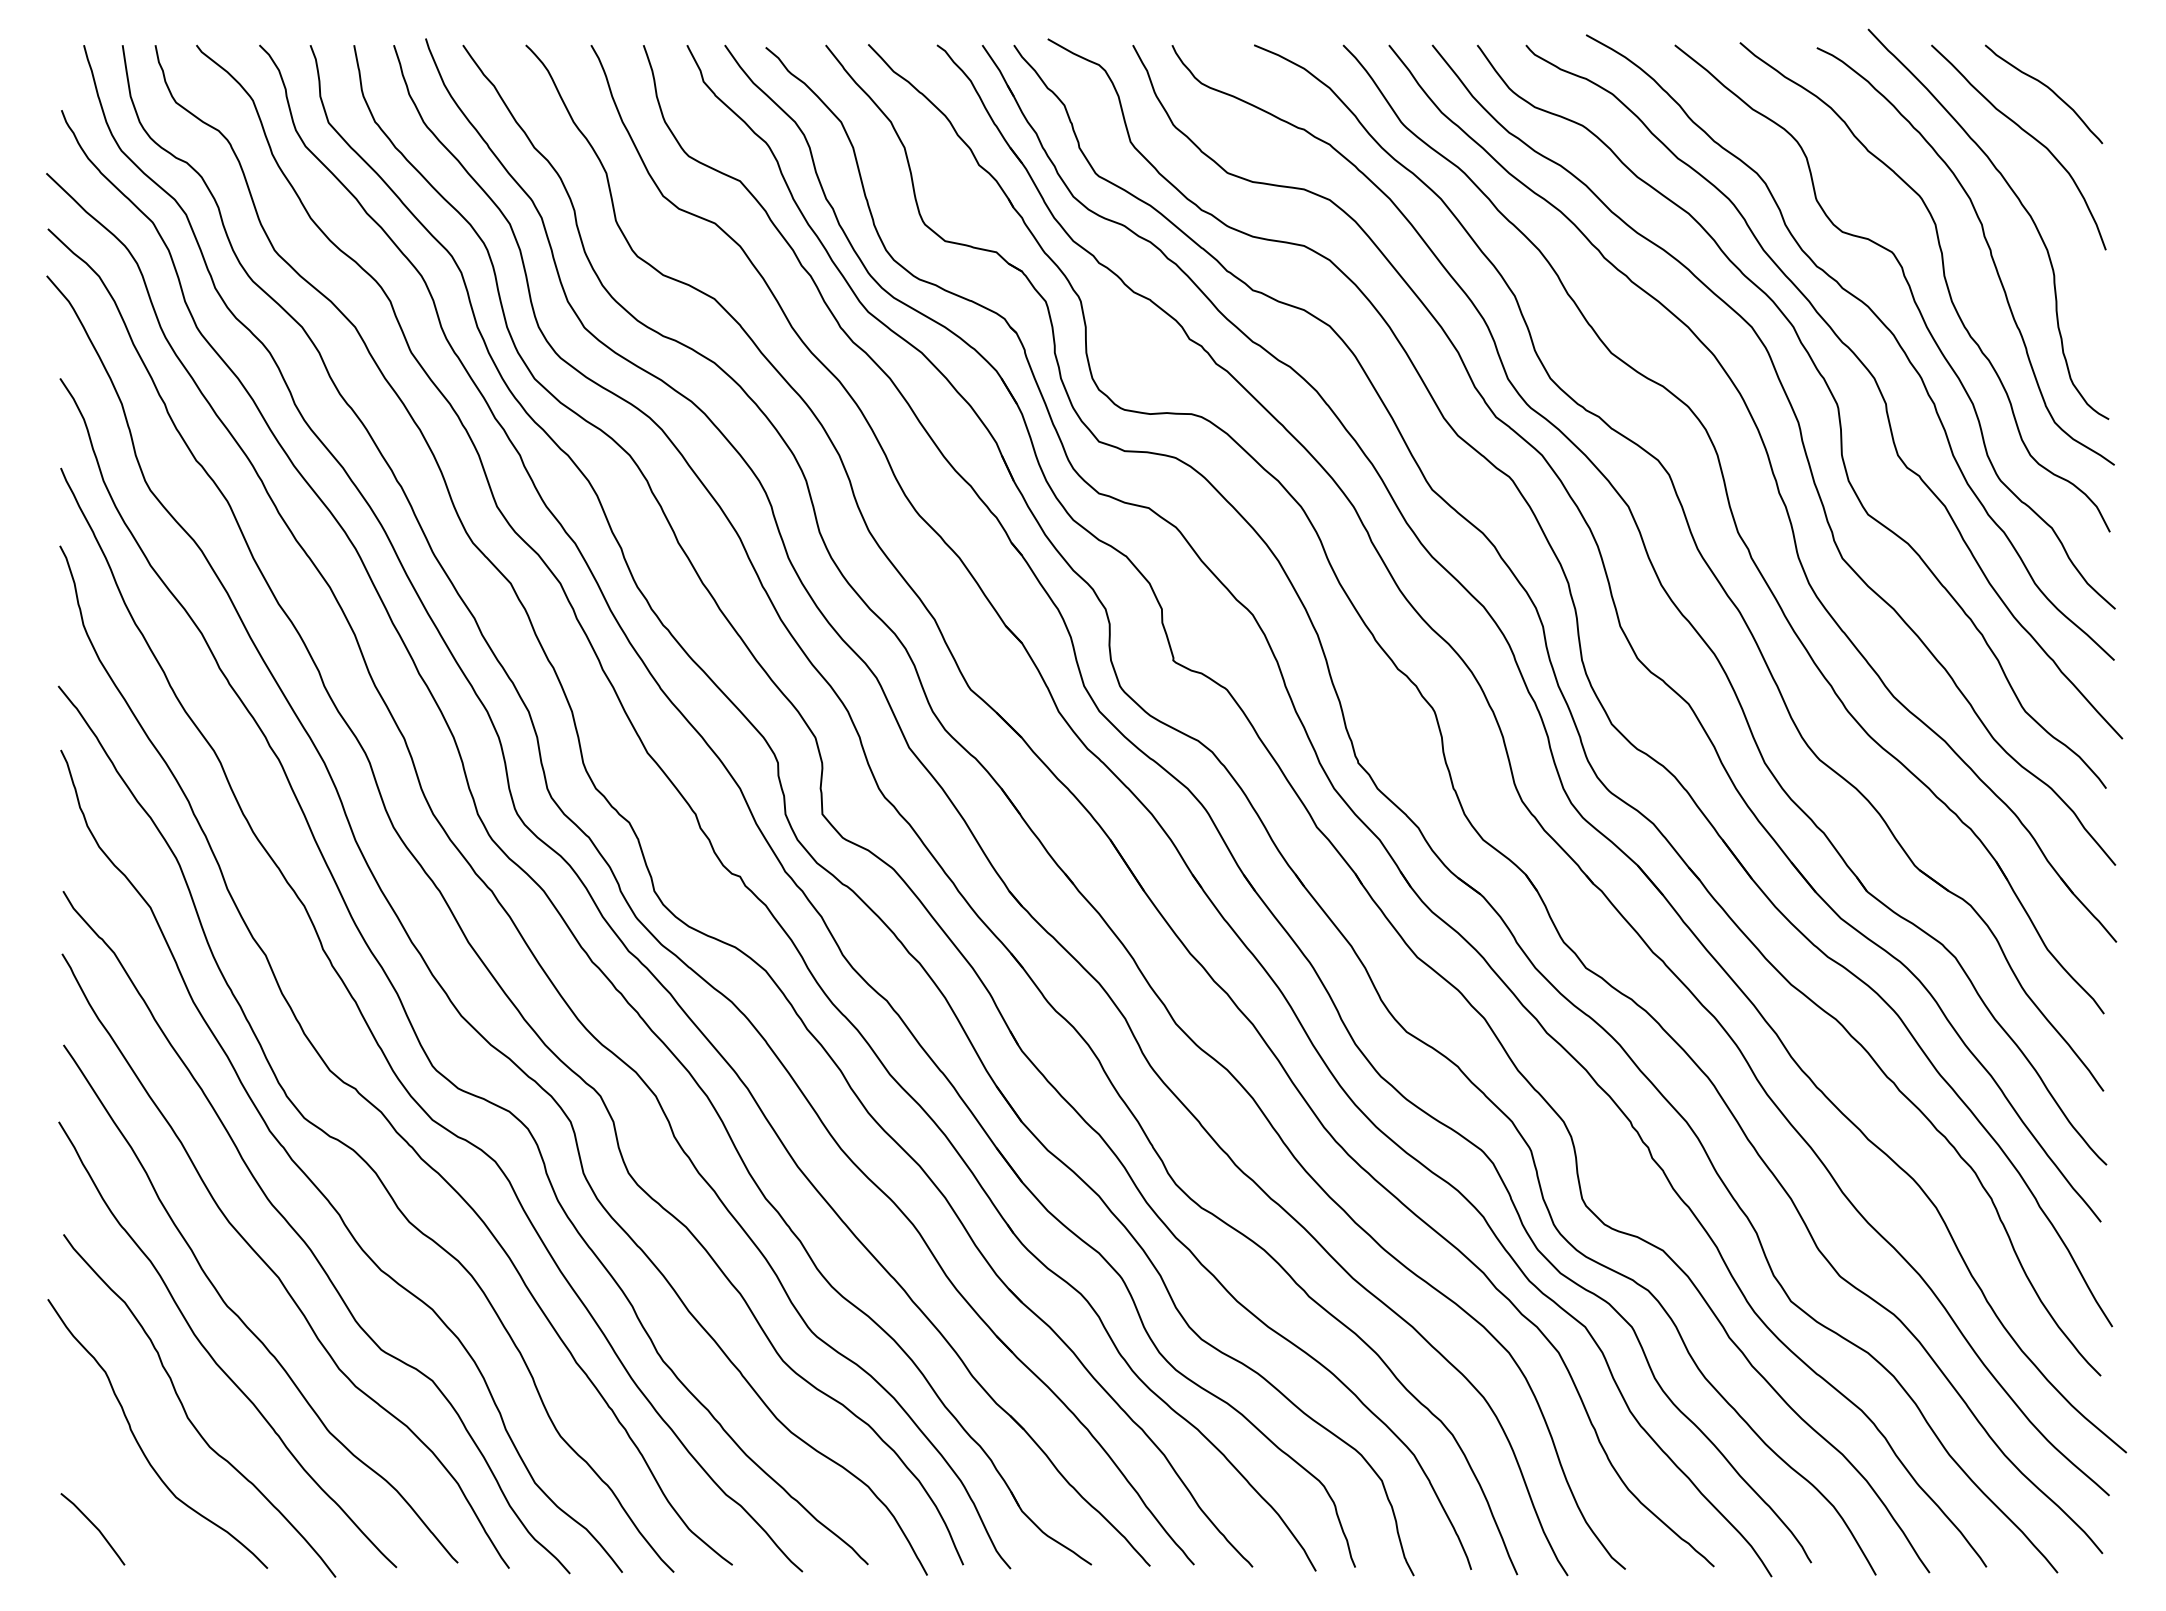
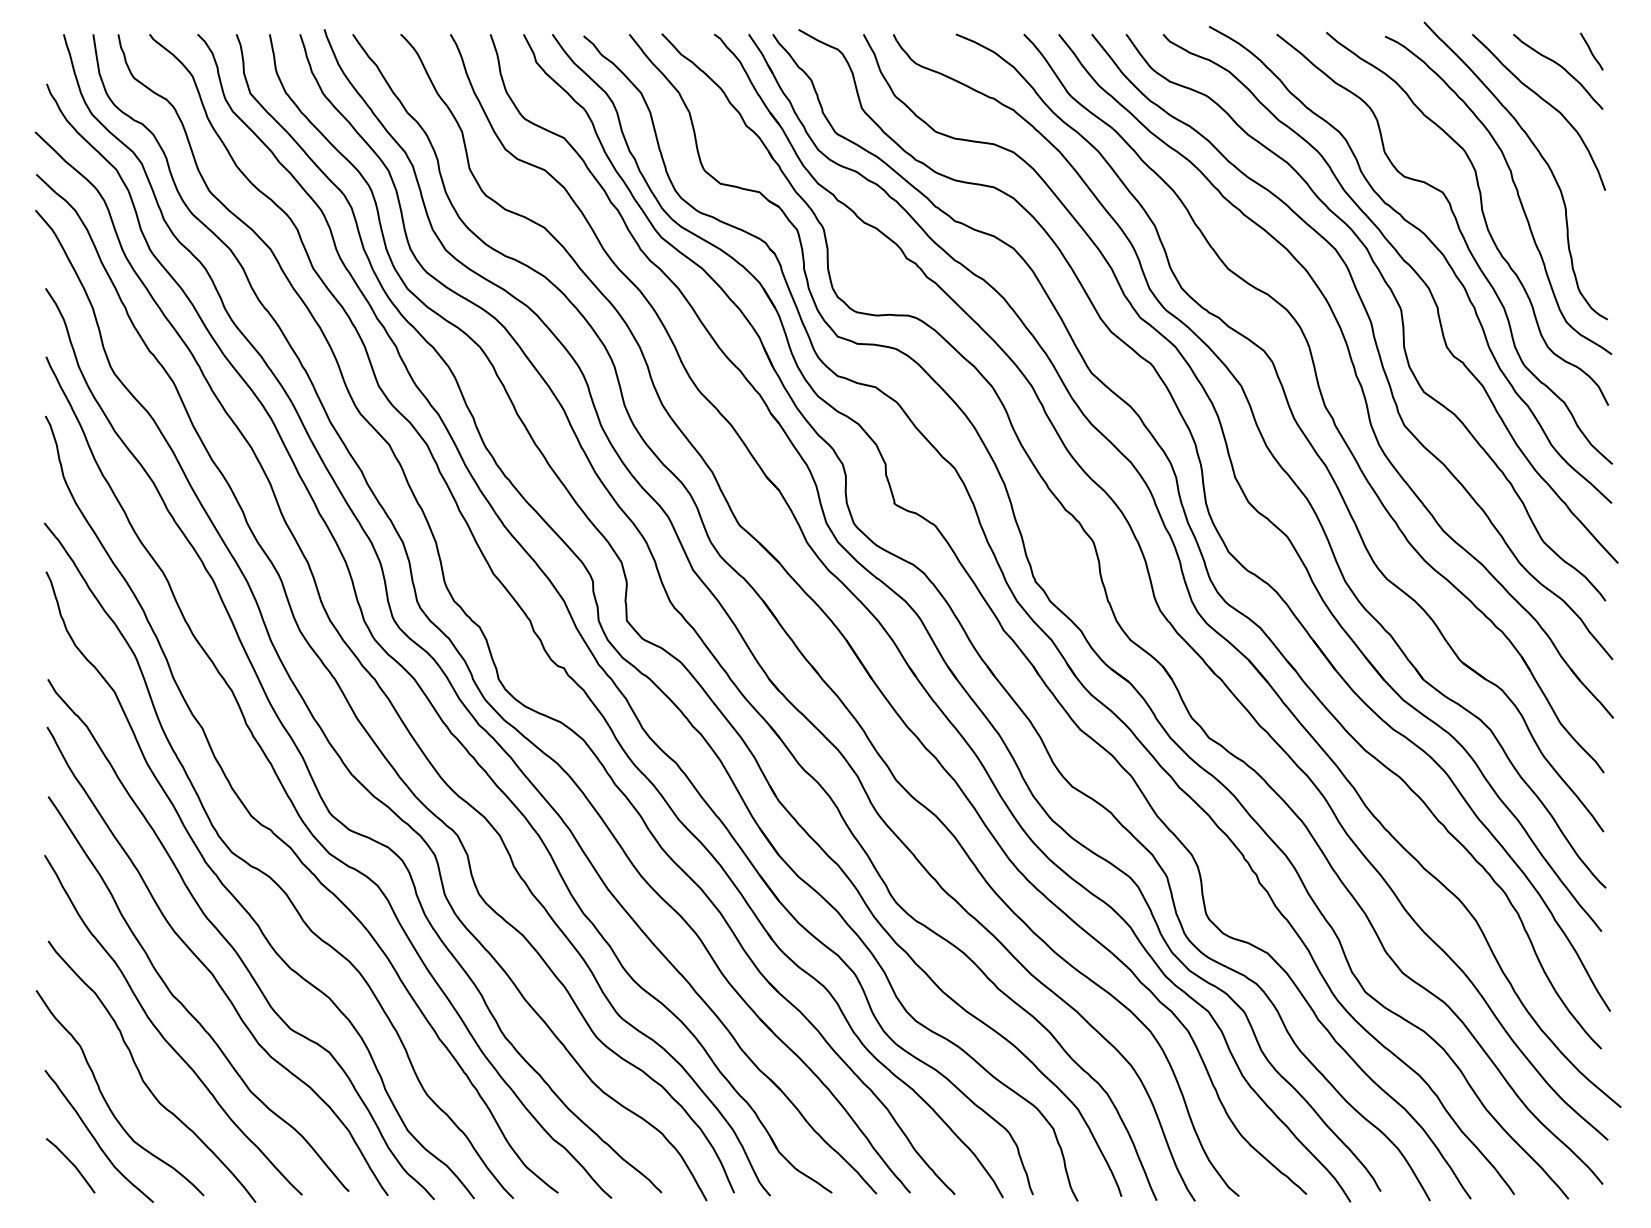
curve: (2087, 67) -> (1591, 51), added
curve: (125, 1493) -> (95, 1138), added

